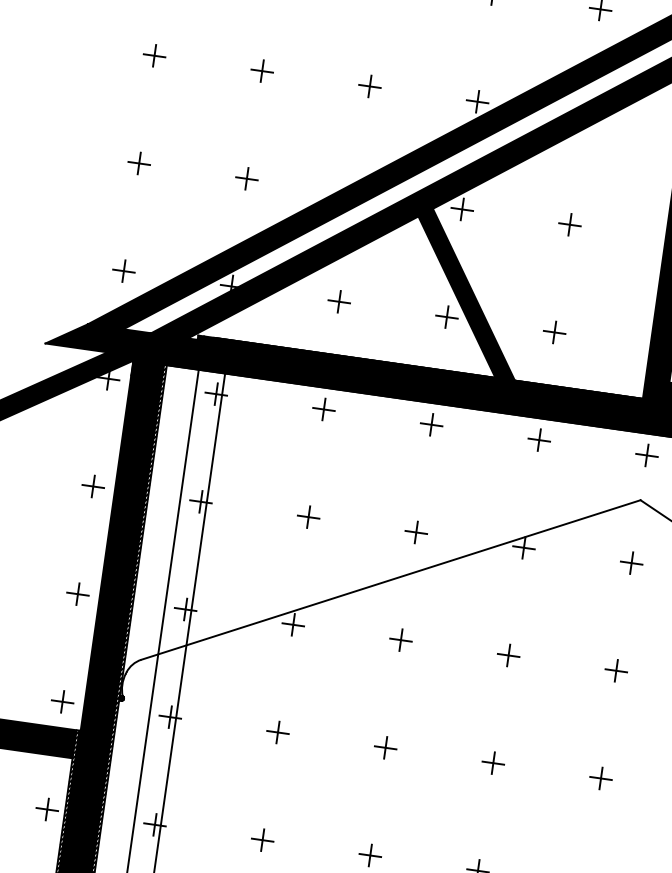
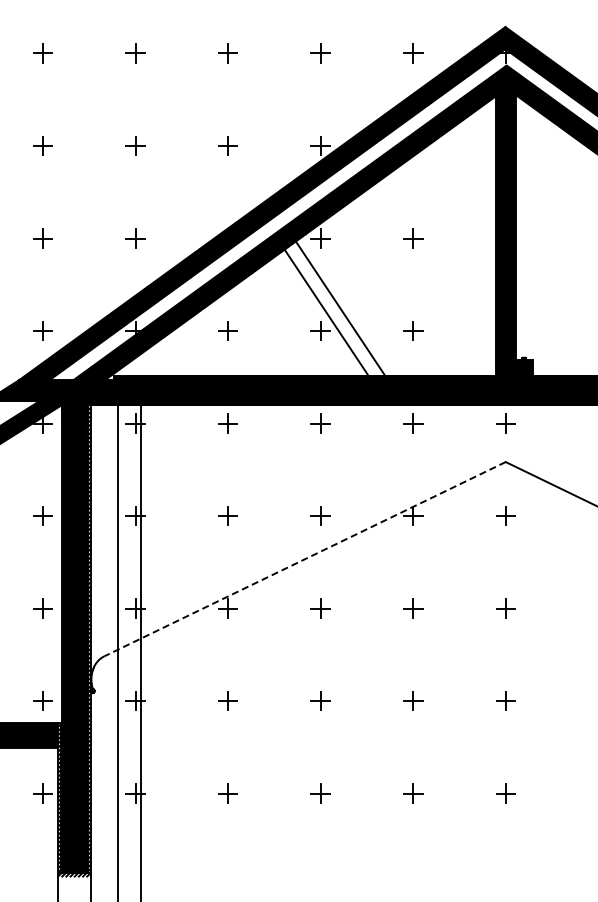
fill: (466, 293) -> (334, 308), removed
line: (391, 580) -> (305, 559), solid -> dashed

